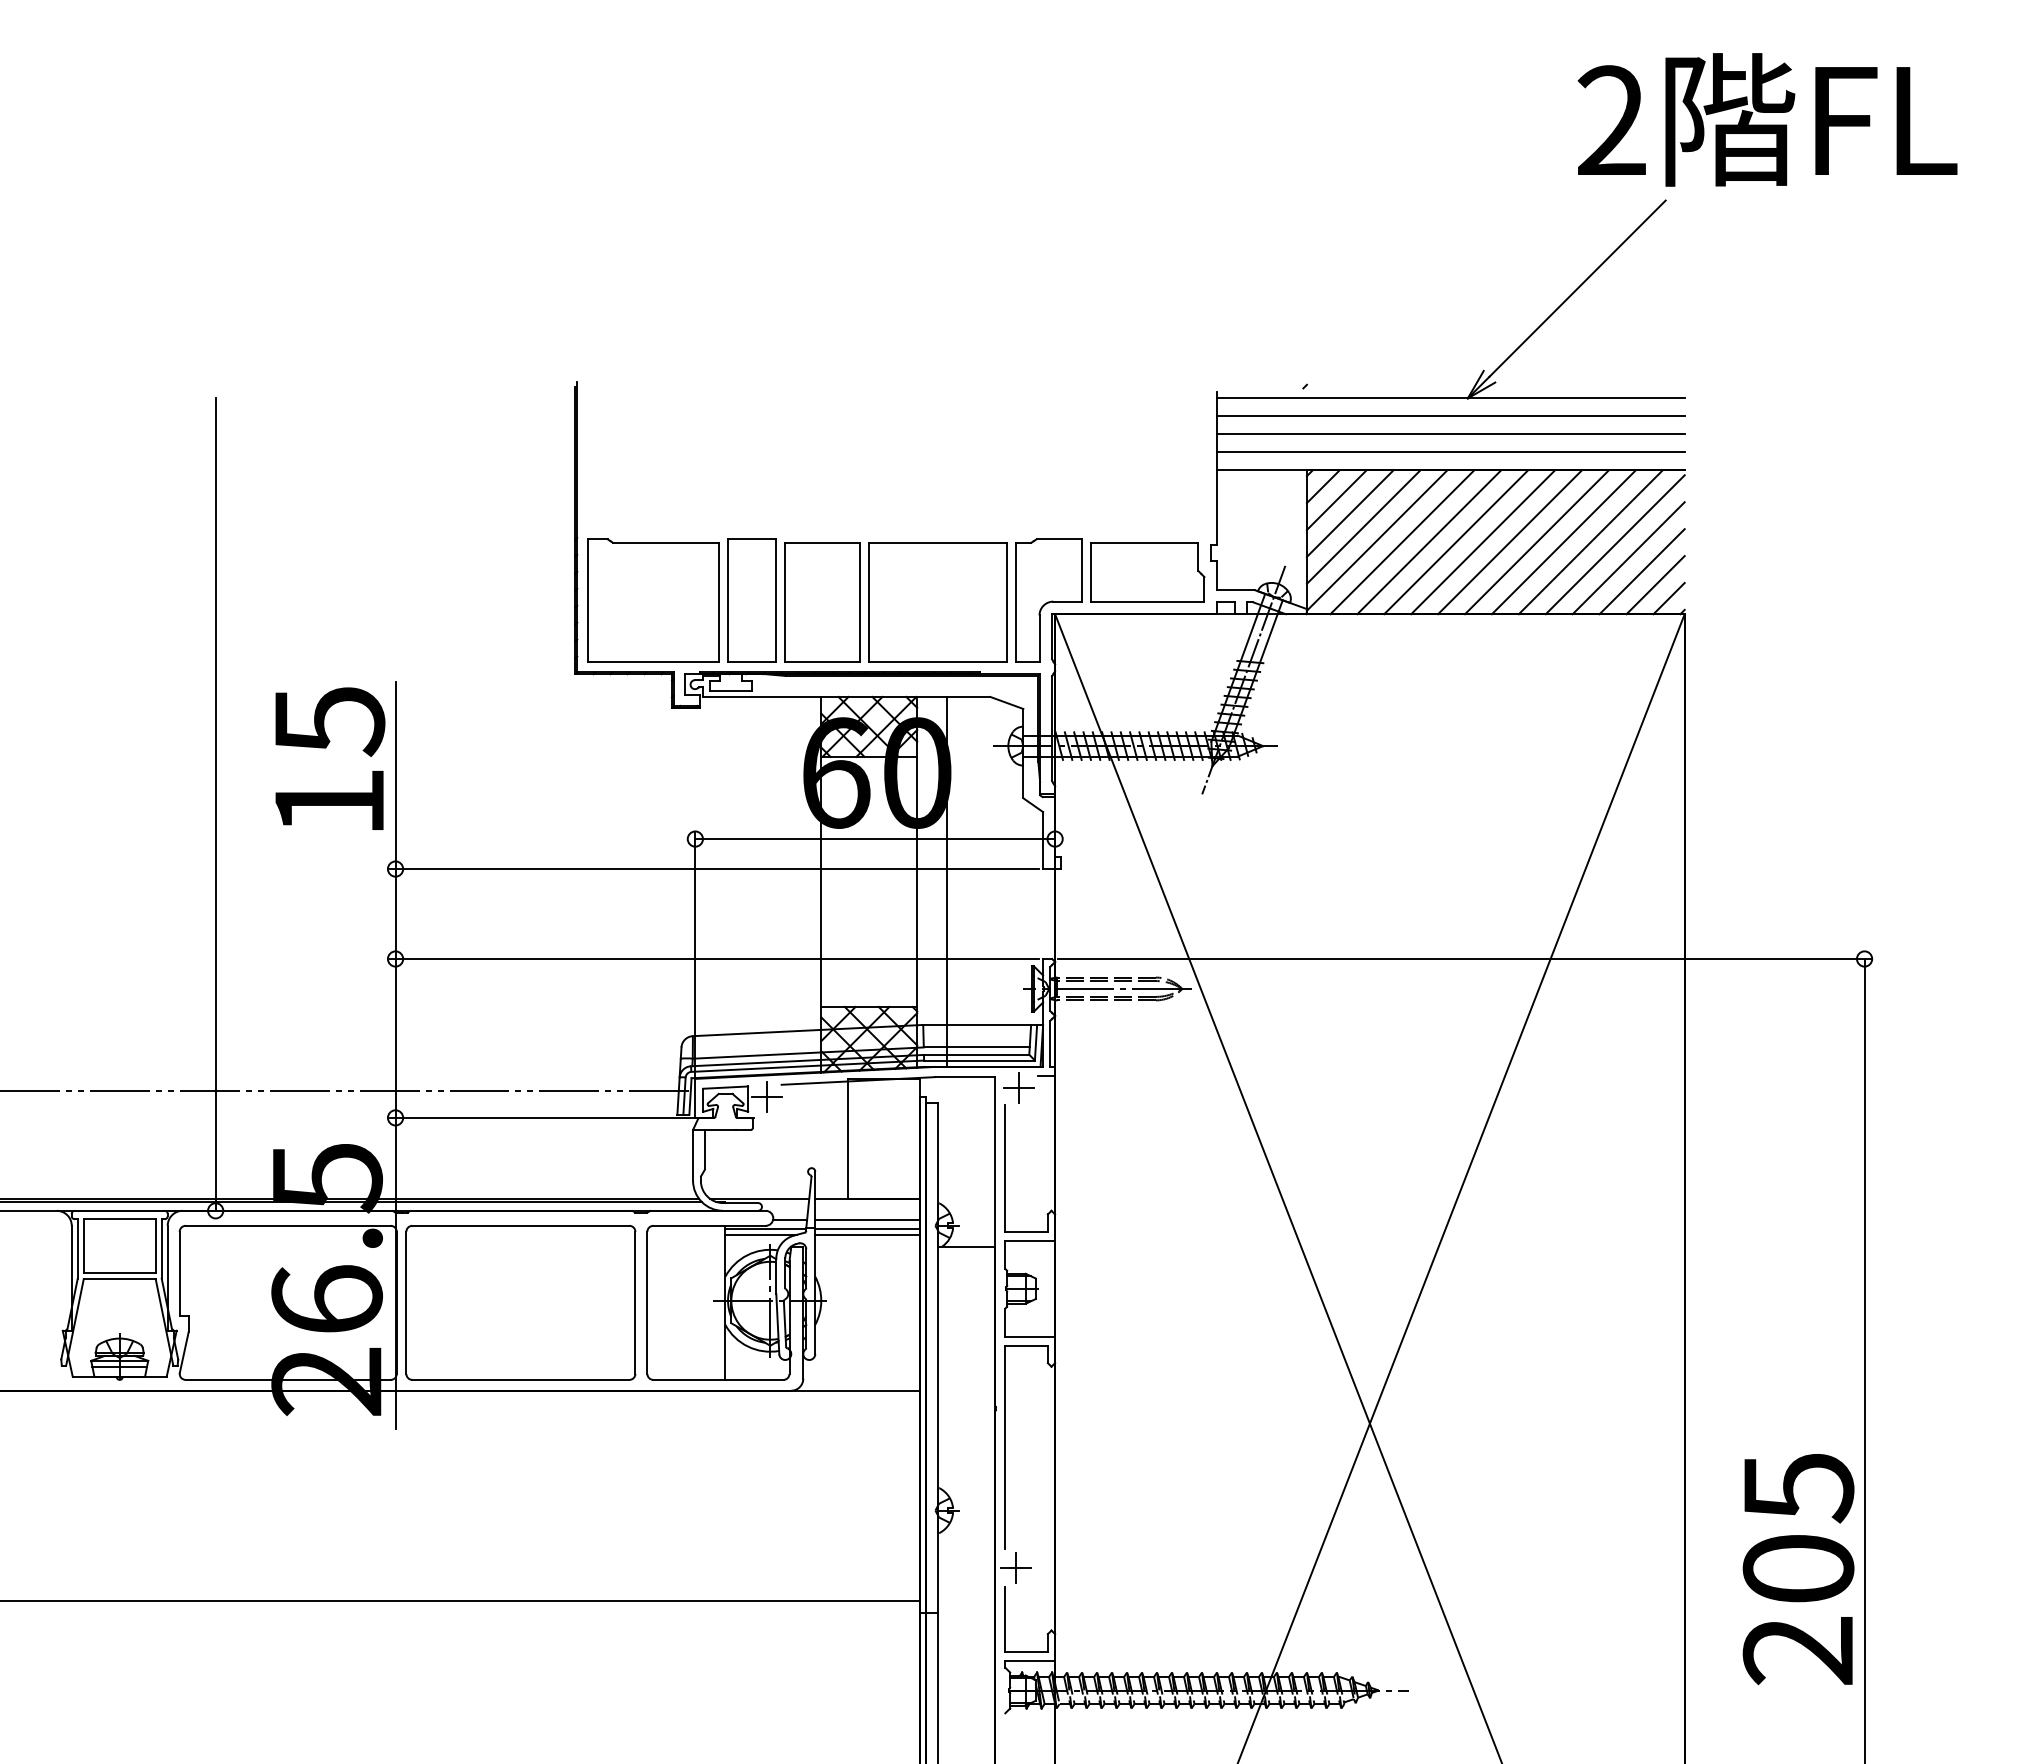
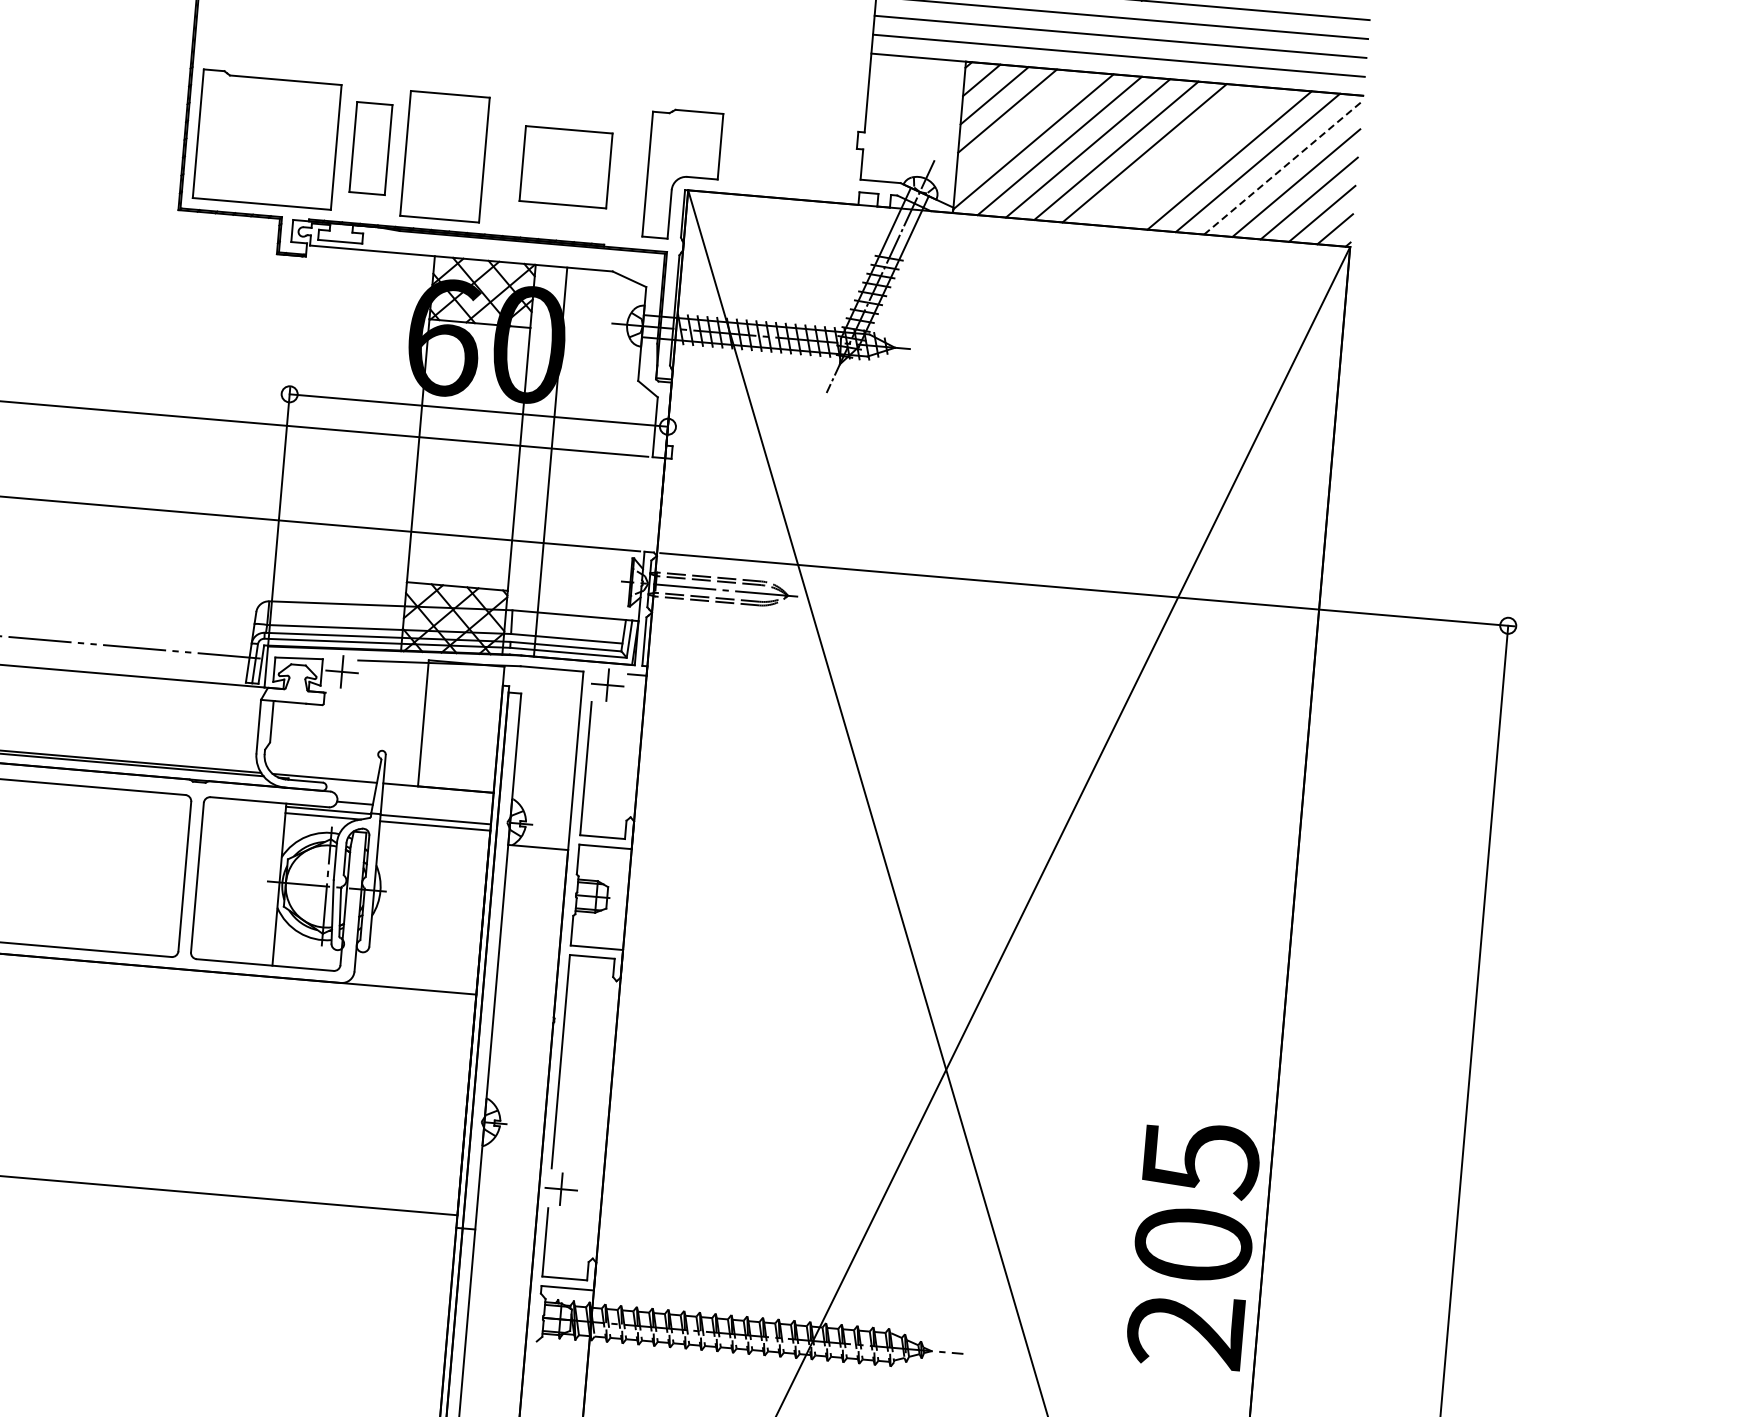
line: (1363, 526) -> (1020, 125), removed
line: (1509, 542) -> (1172, 155), removed
line: (1536, 542) -> (1200, 158), removed
line: (1615, 544) -> (1283, 167), solid -> dashed
part: (1147, 572) -> (789, 154), removed
part: (751, 600) -> (370, 148), size x0.7
part: (937, 602) -> (565, 167), size x0.6
line: (867, 1219) -> (436, 809), removed
text: (1798, 1569) -> (1193, 1245), moved

